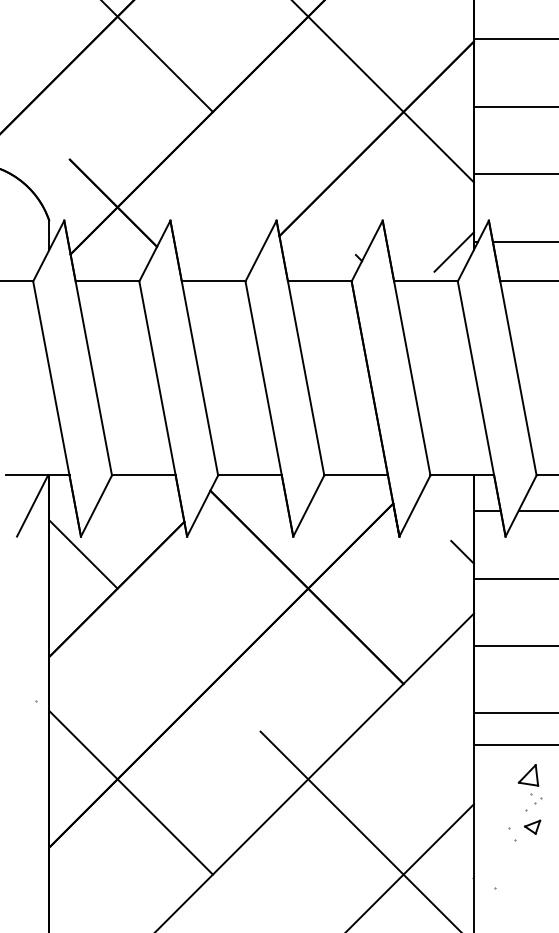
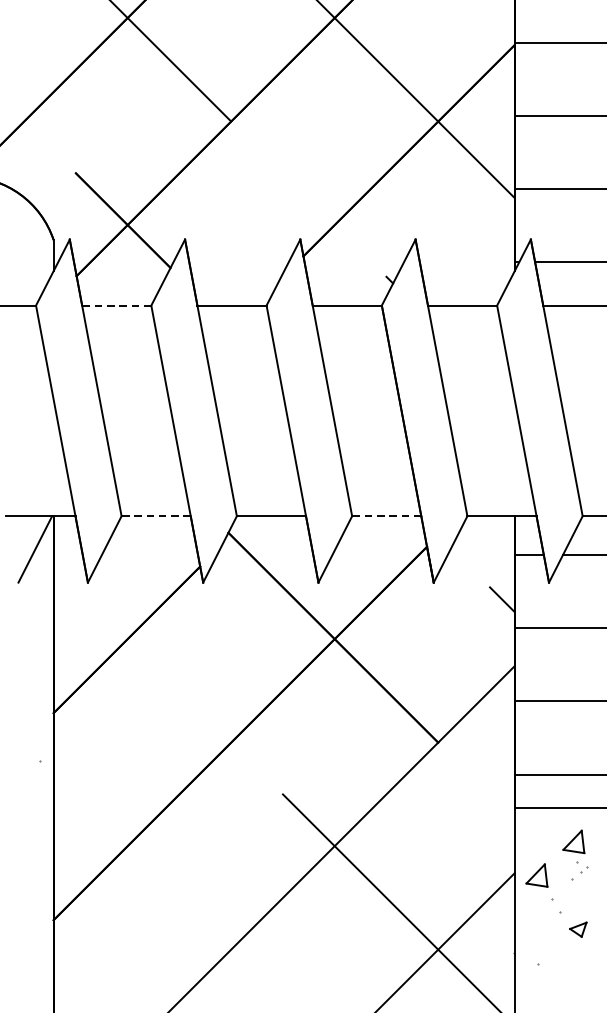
line: (454, 251) -> (493, 273), removed
line: (107, 281) -> (116, 305), solid -> dashed
line: (143, 475) -> (155, 516), solid -> dashed
line: (356, 475) -> (387, 516), solid -> dashed
line: (83, 554) -> (90, 602), removed
line: (130, 792) -> (141, 860), removed
part: (494, 806) -> (536, 875), added
part: (532, 826) -> (578, 928), moved

